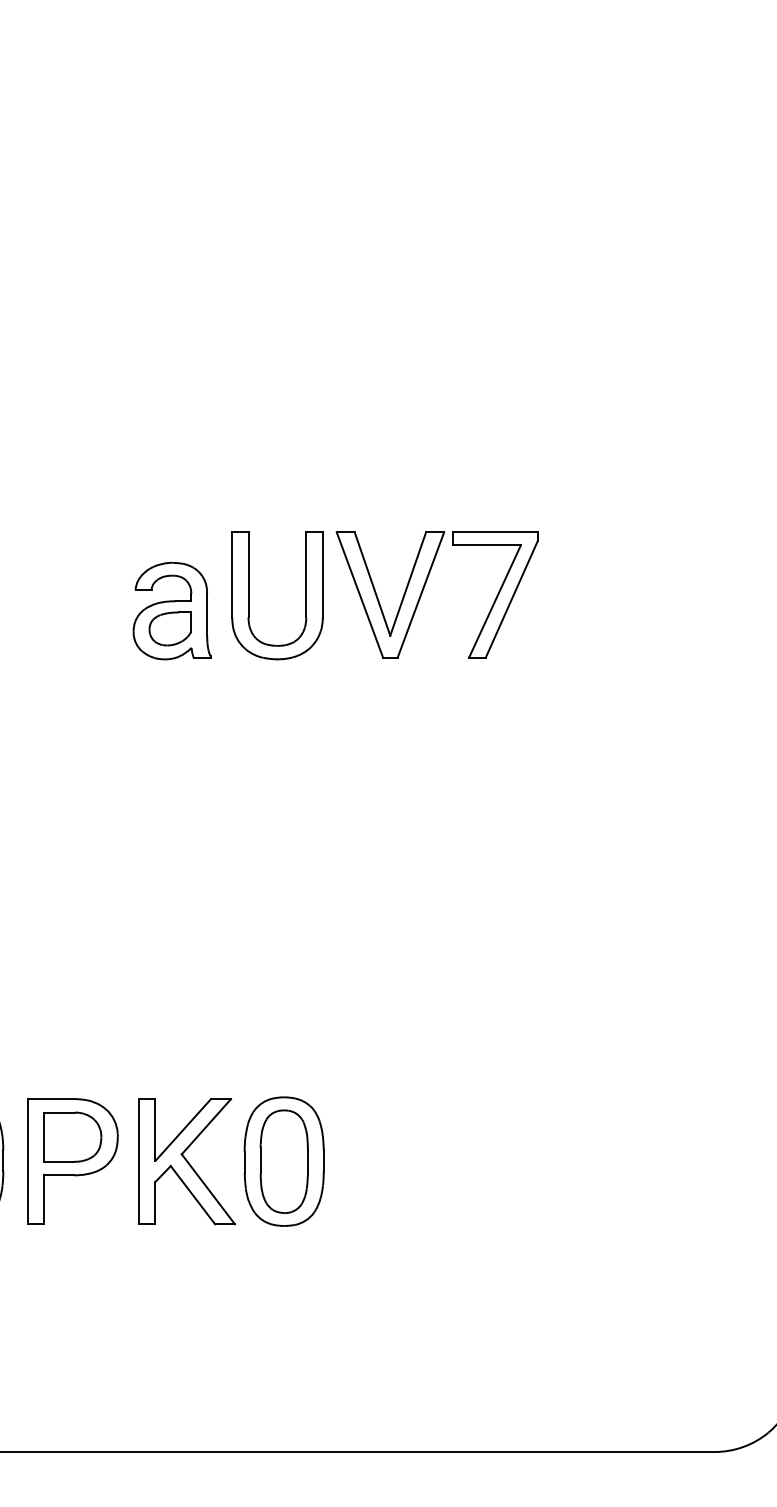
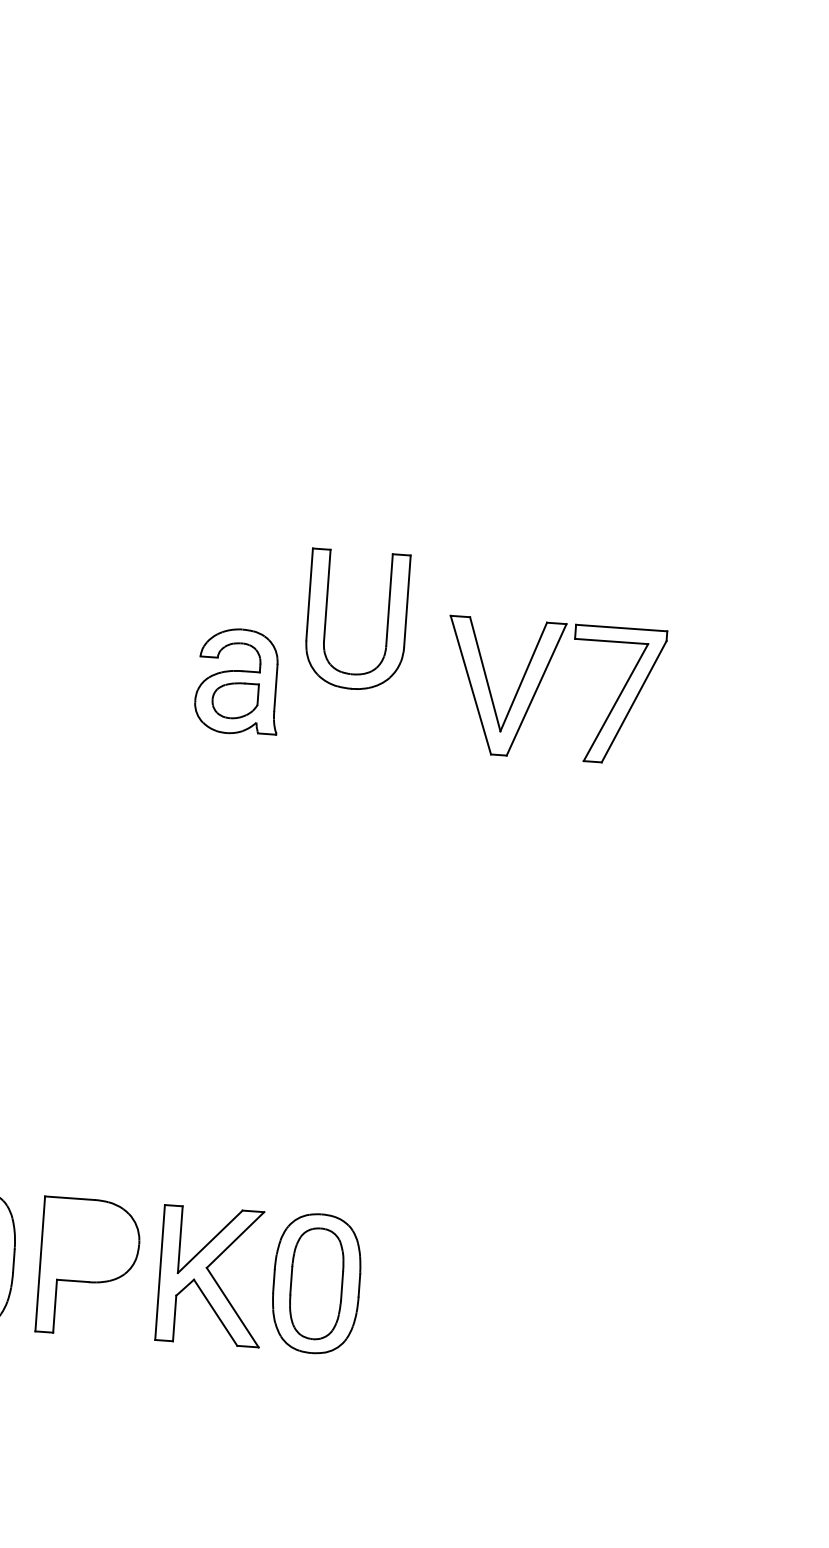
part: (423, 591) -> (539, 686), moved
part: (249, 595) -> (326, 617), moved
part: (72, 1136) -> (90, 1240), removed

